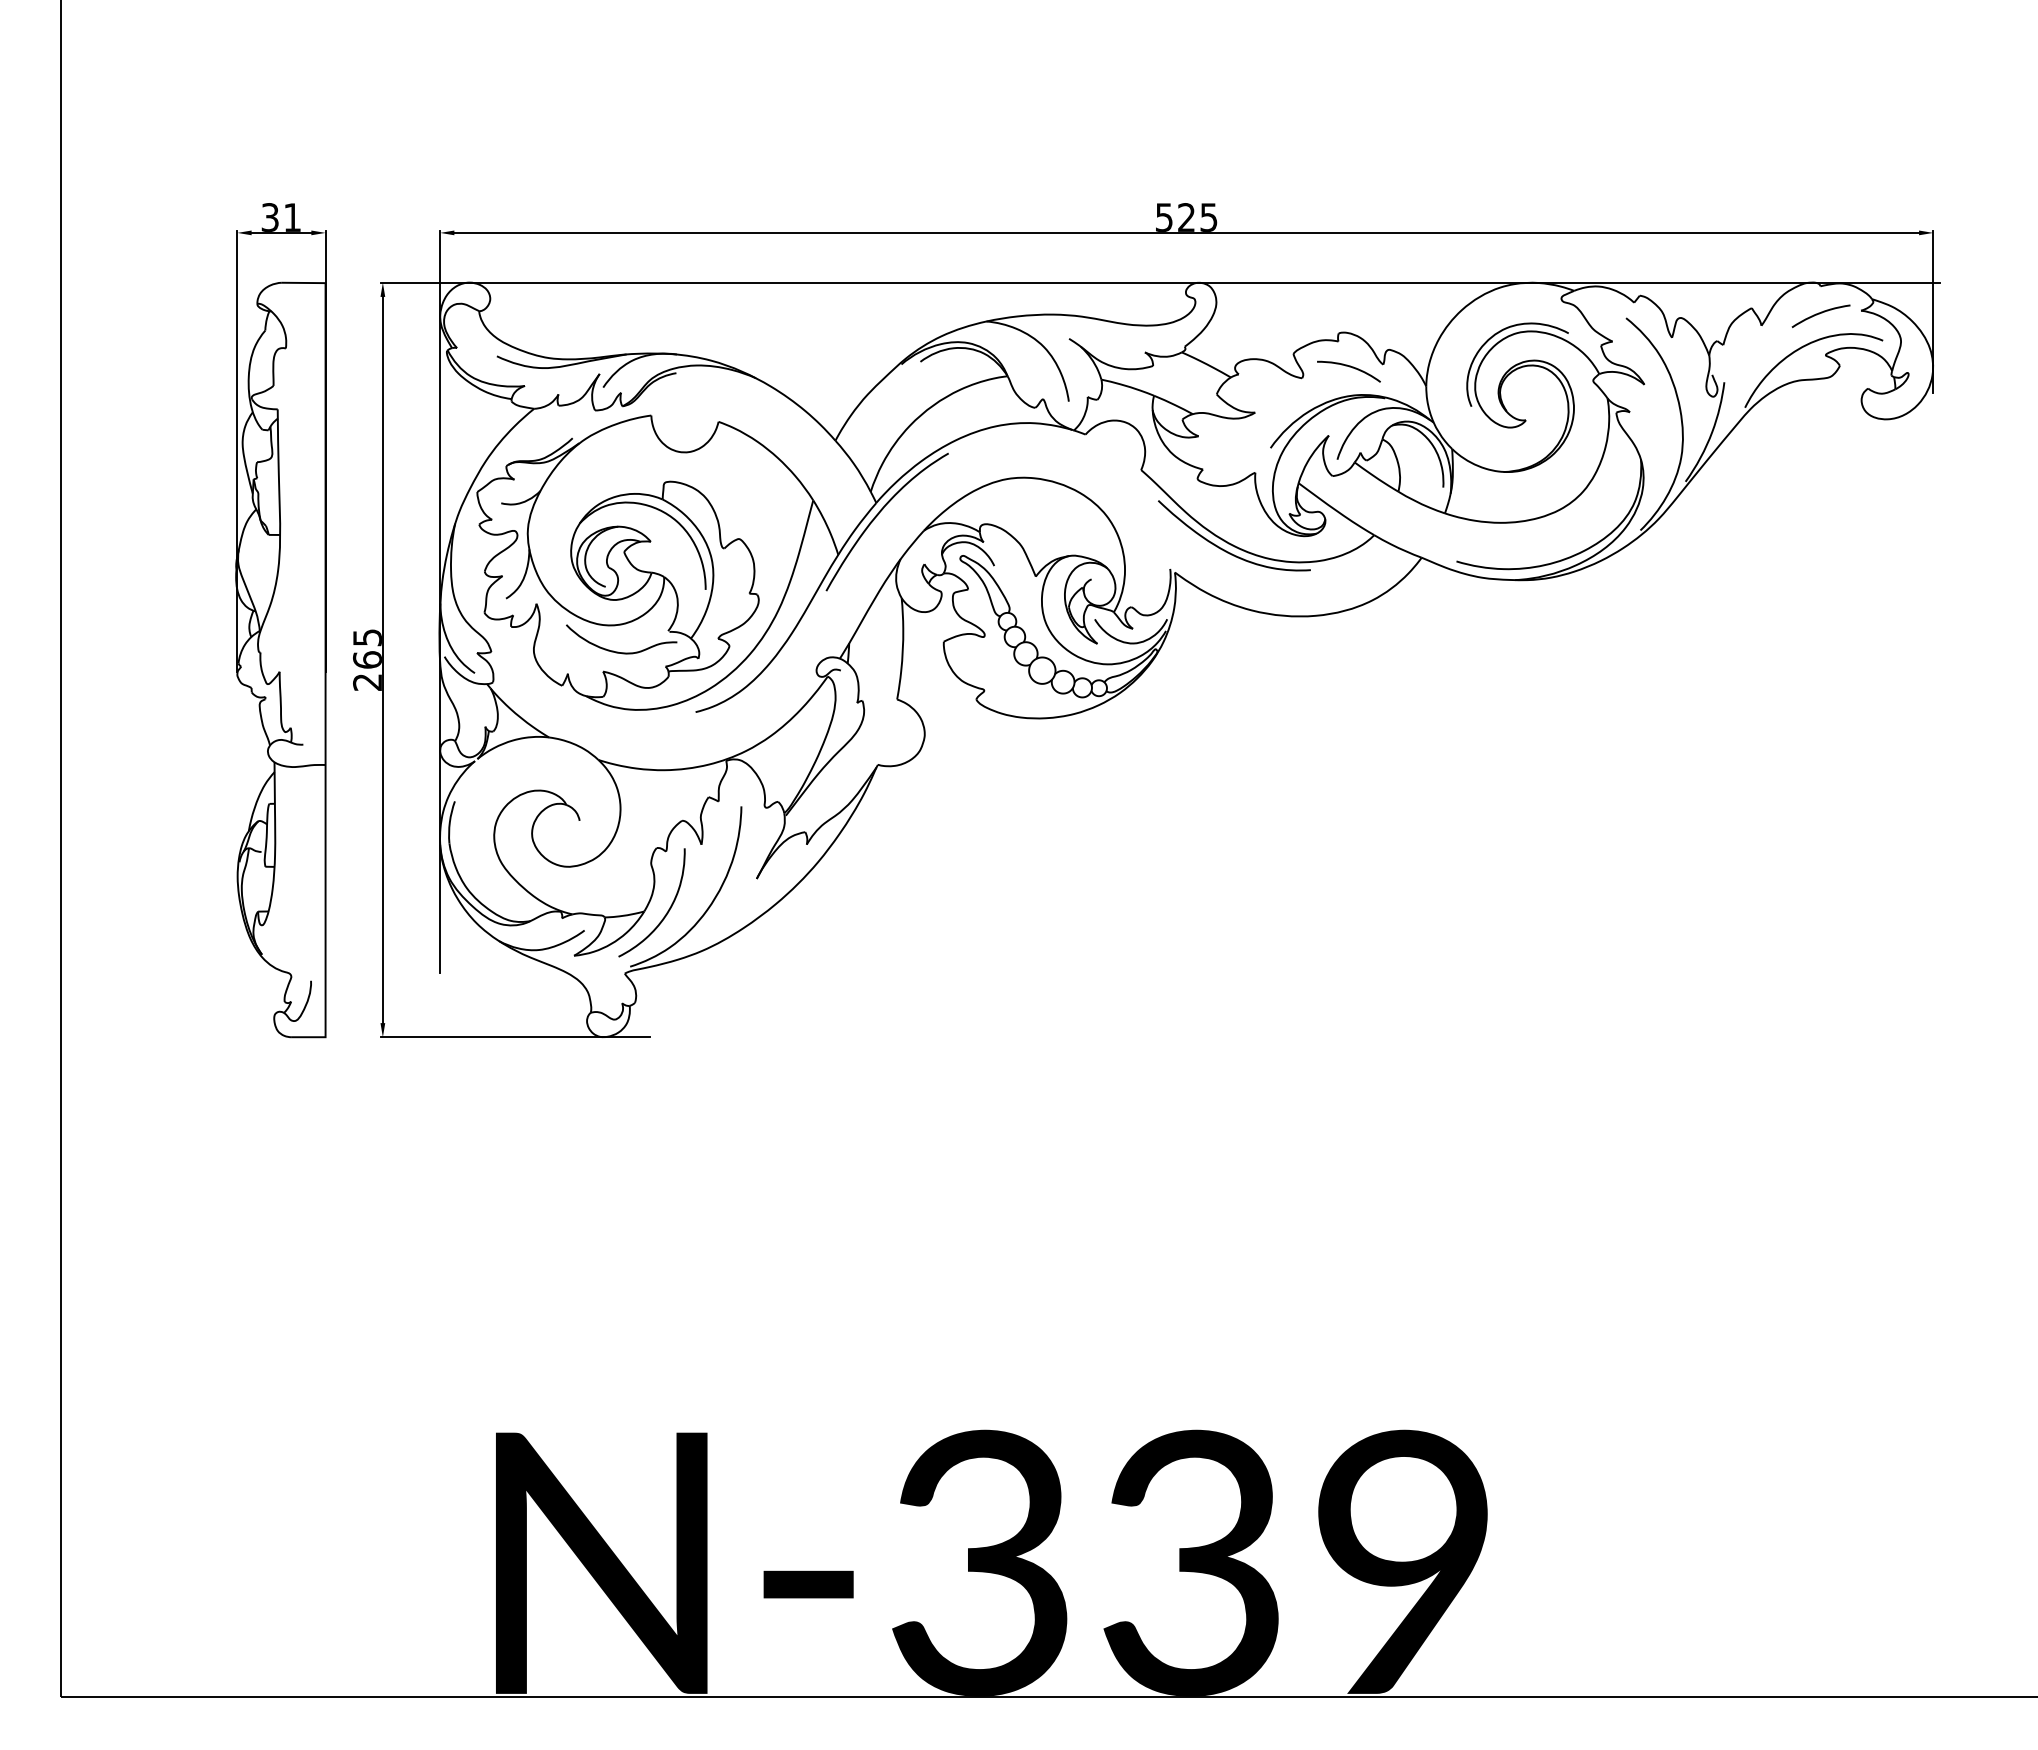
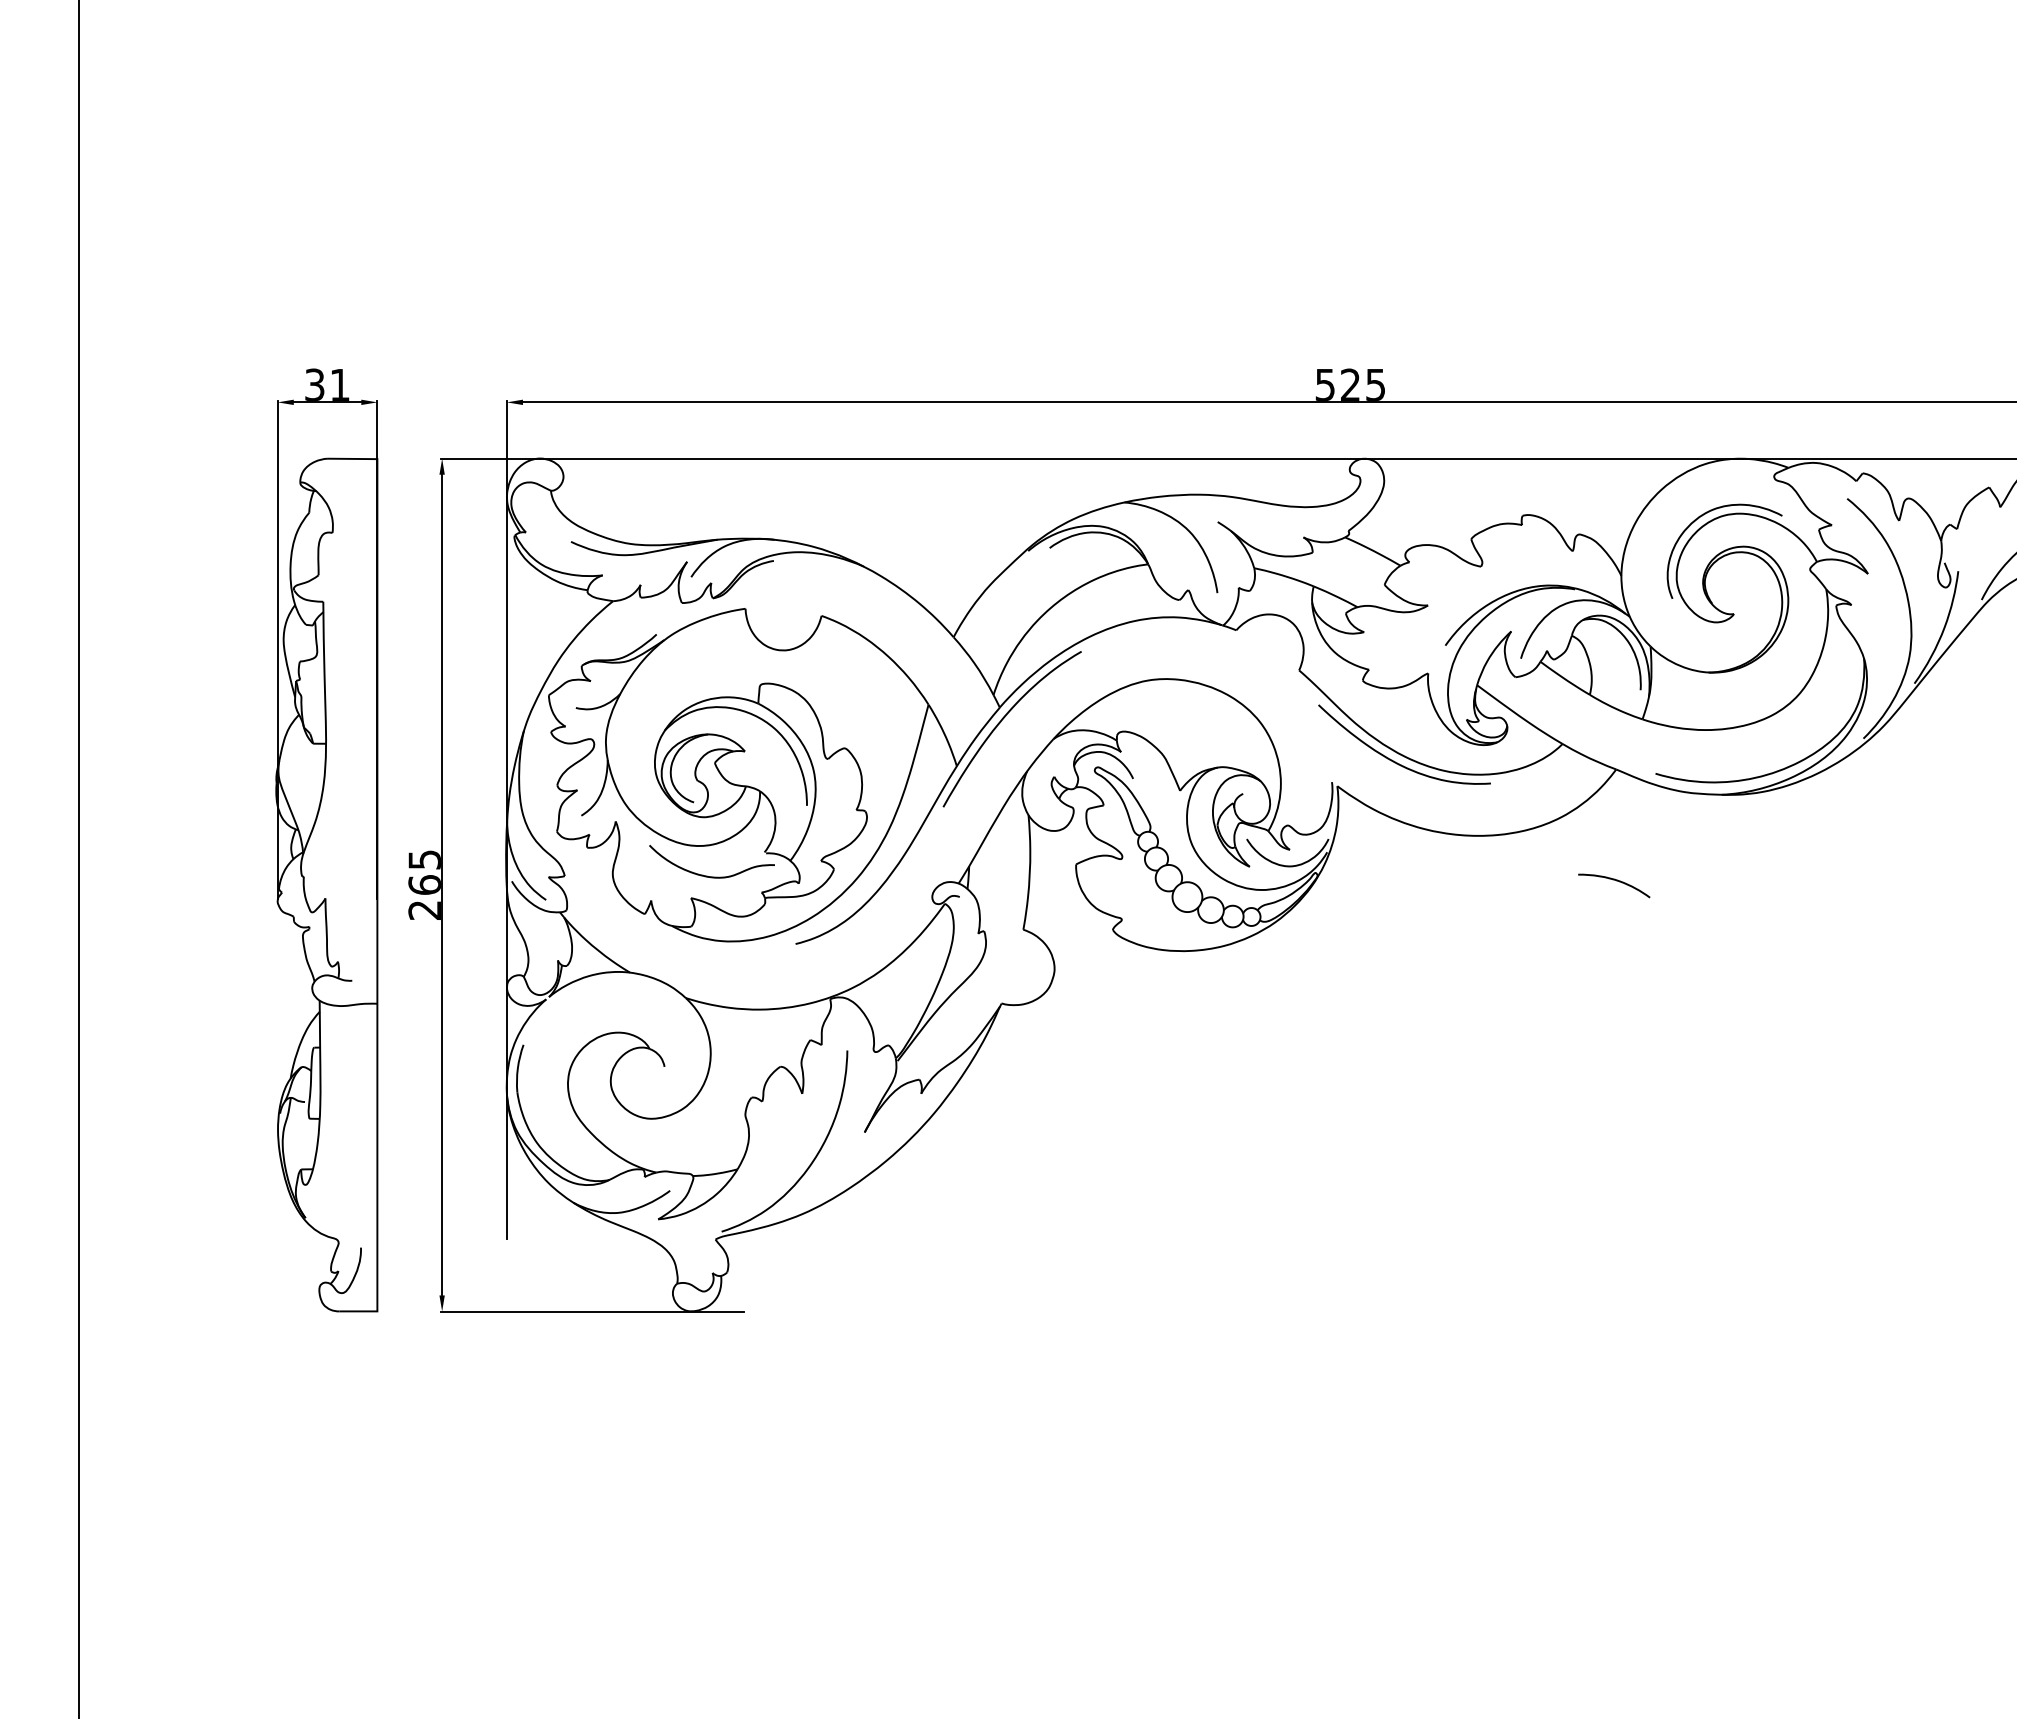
curve: (1349, 367) -> (1614, 881), moved
curve: (667, 910) -> (763, 1168), removed

